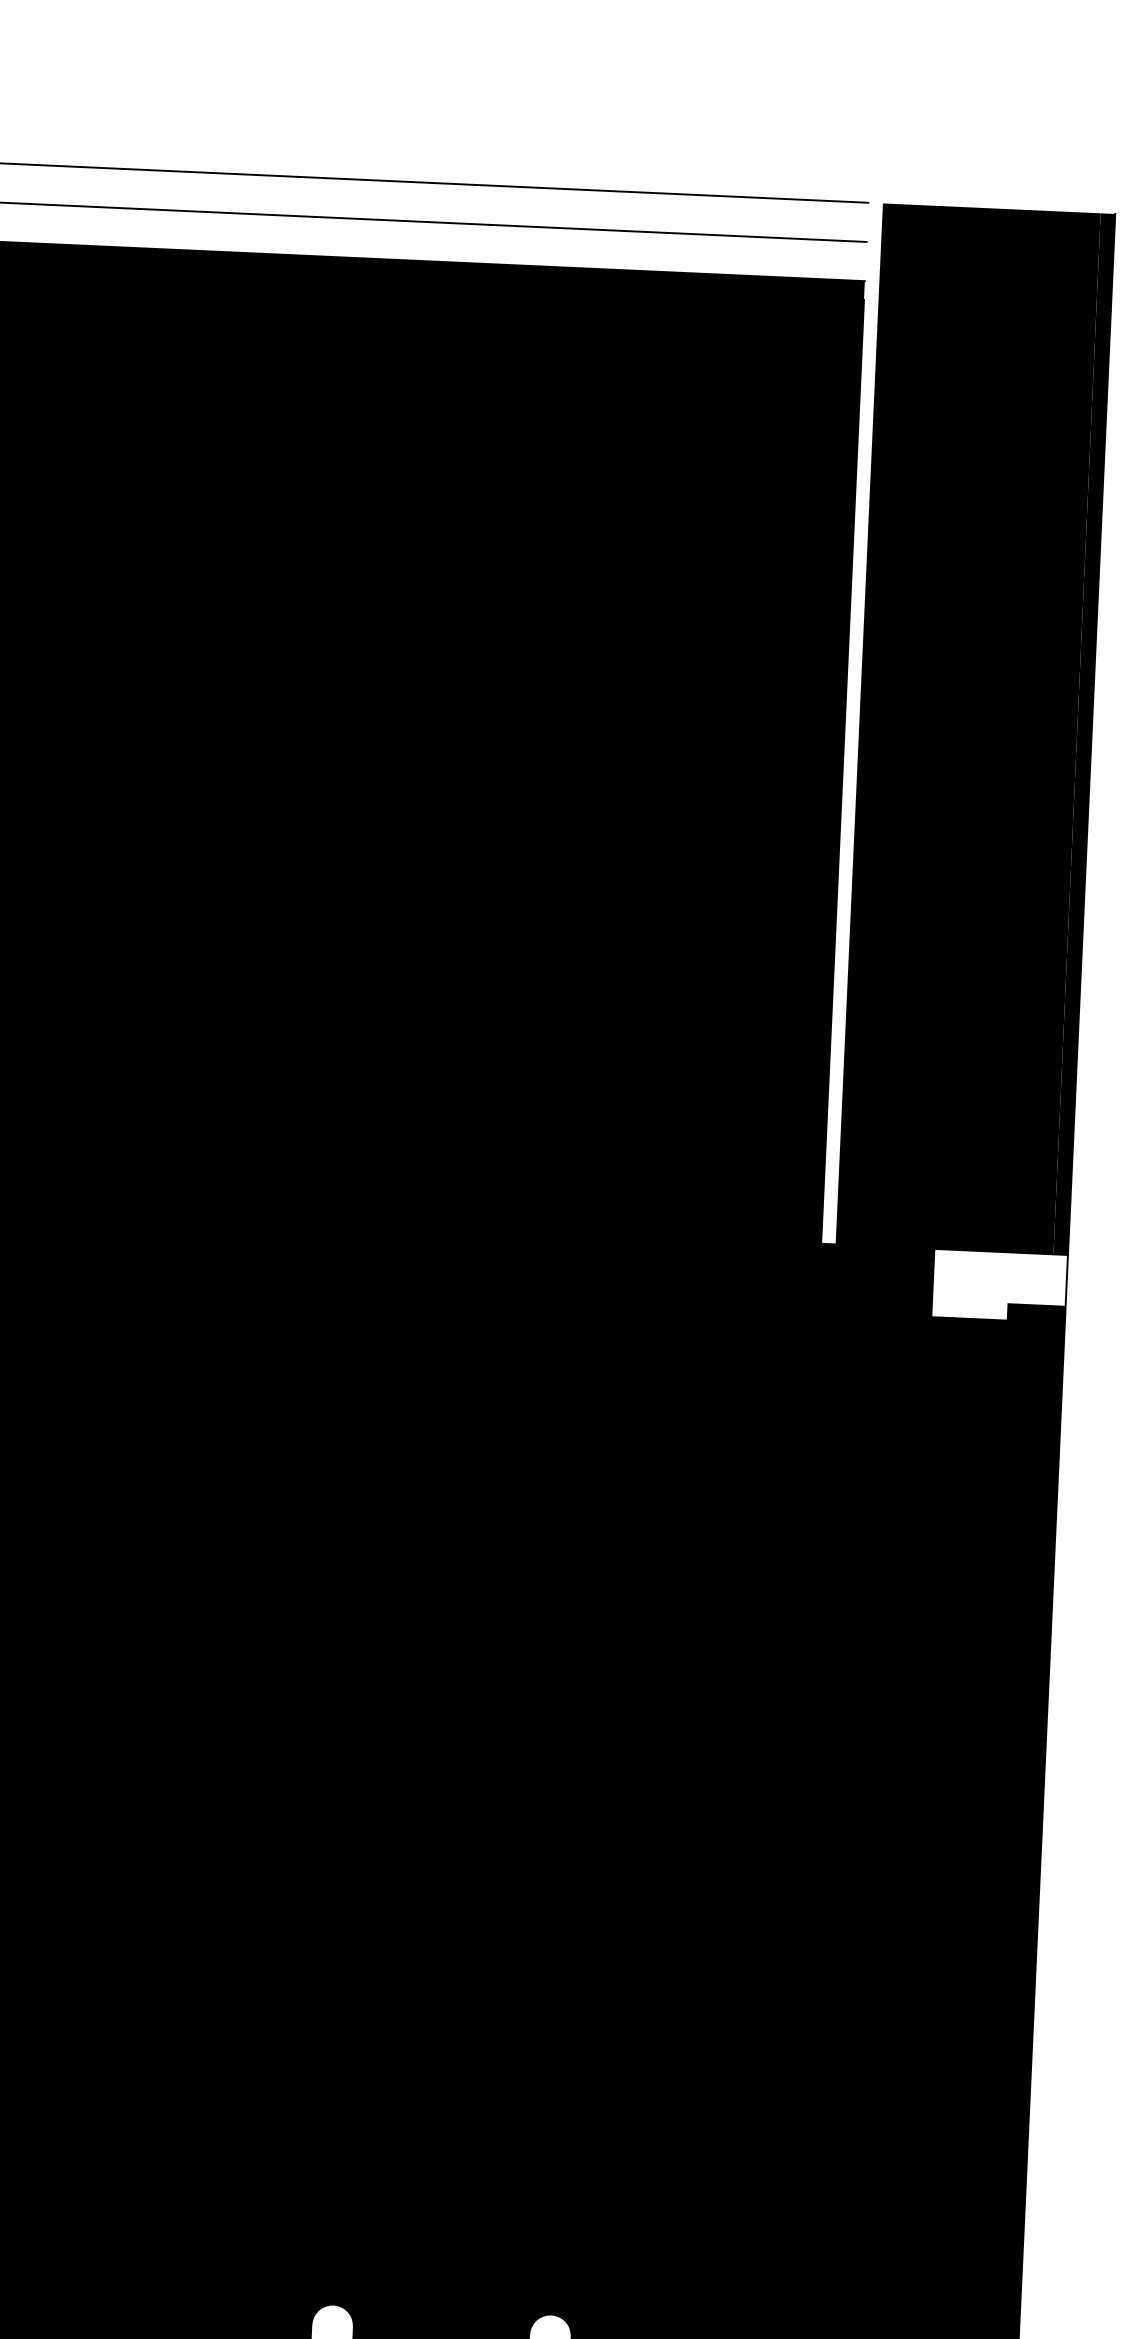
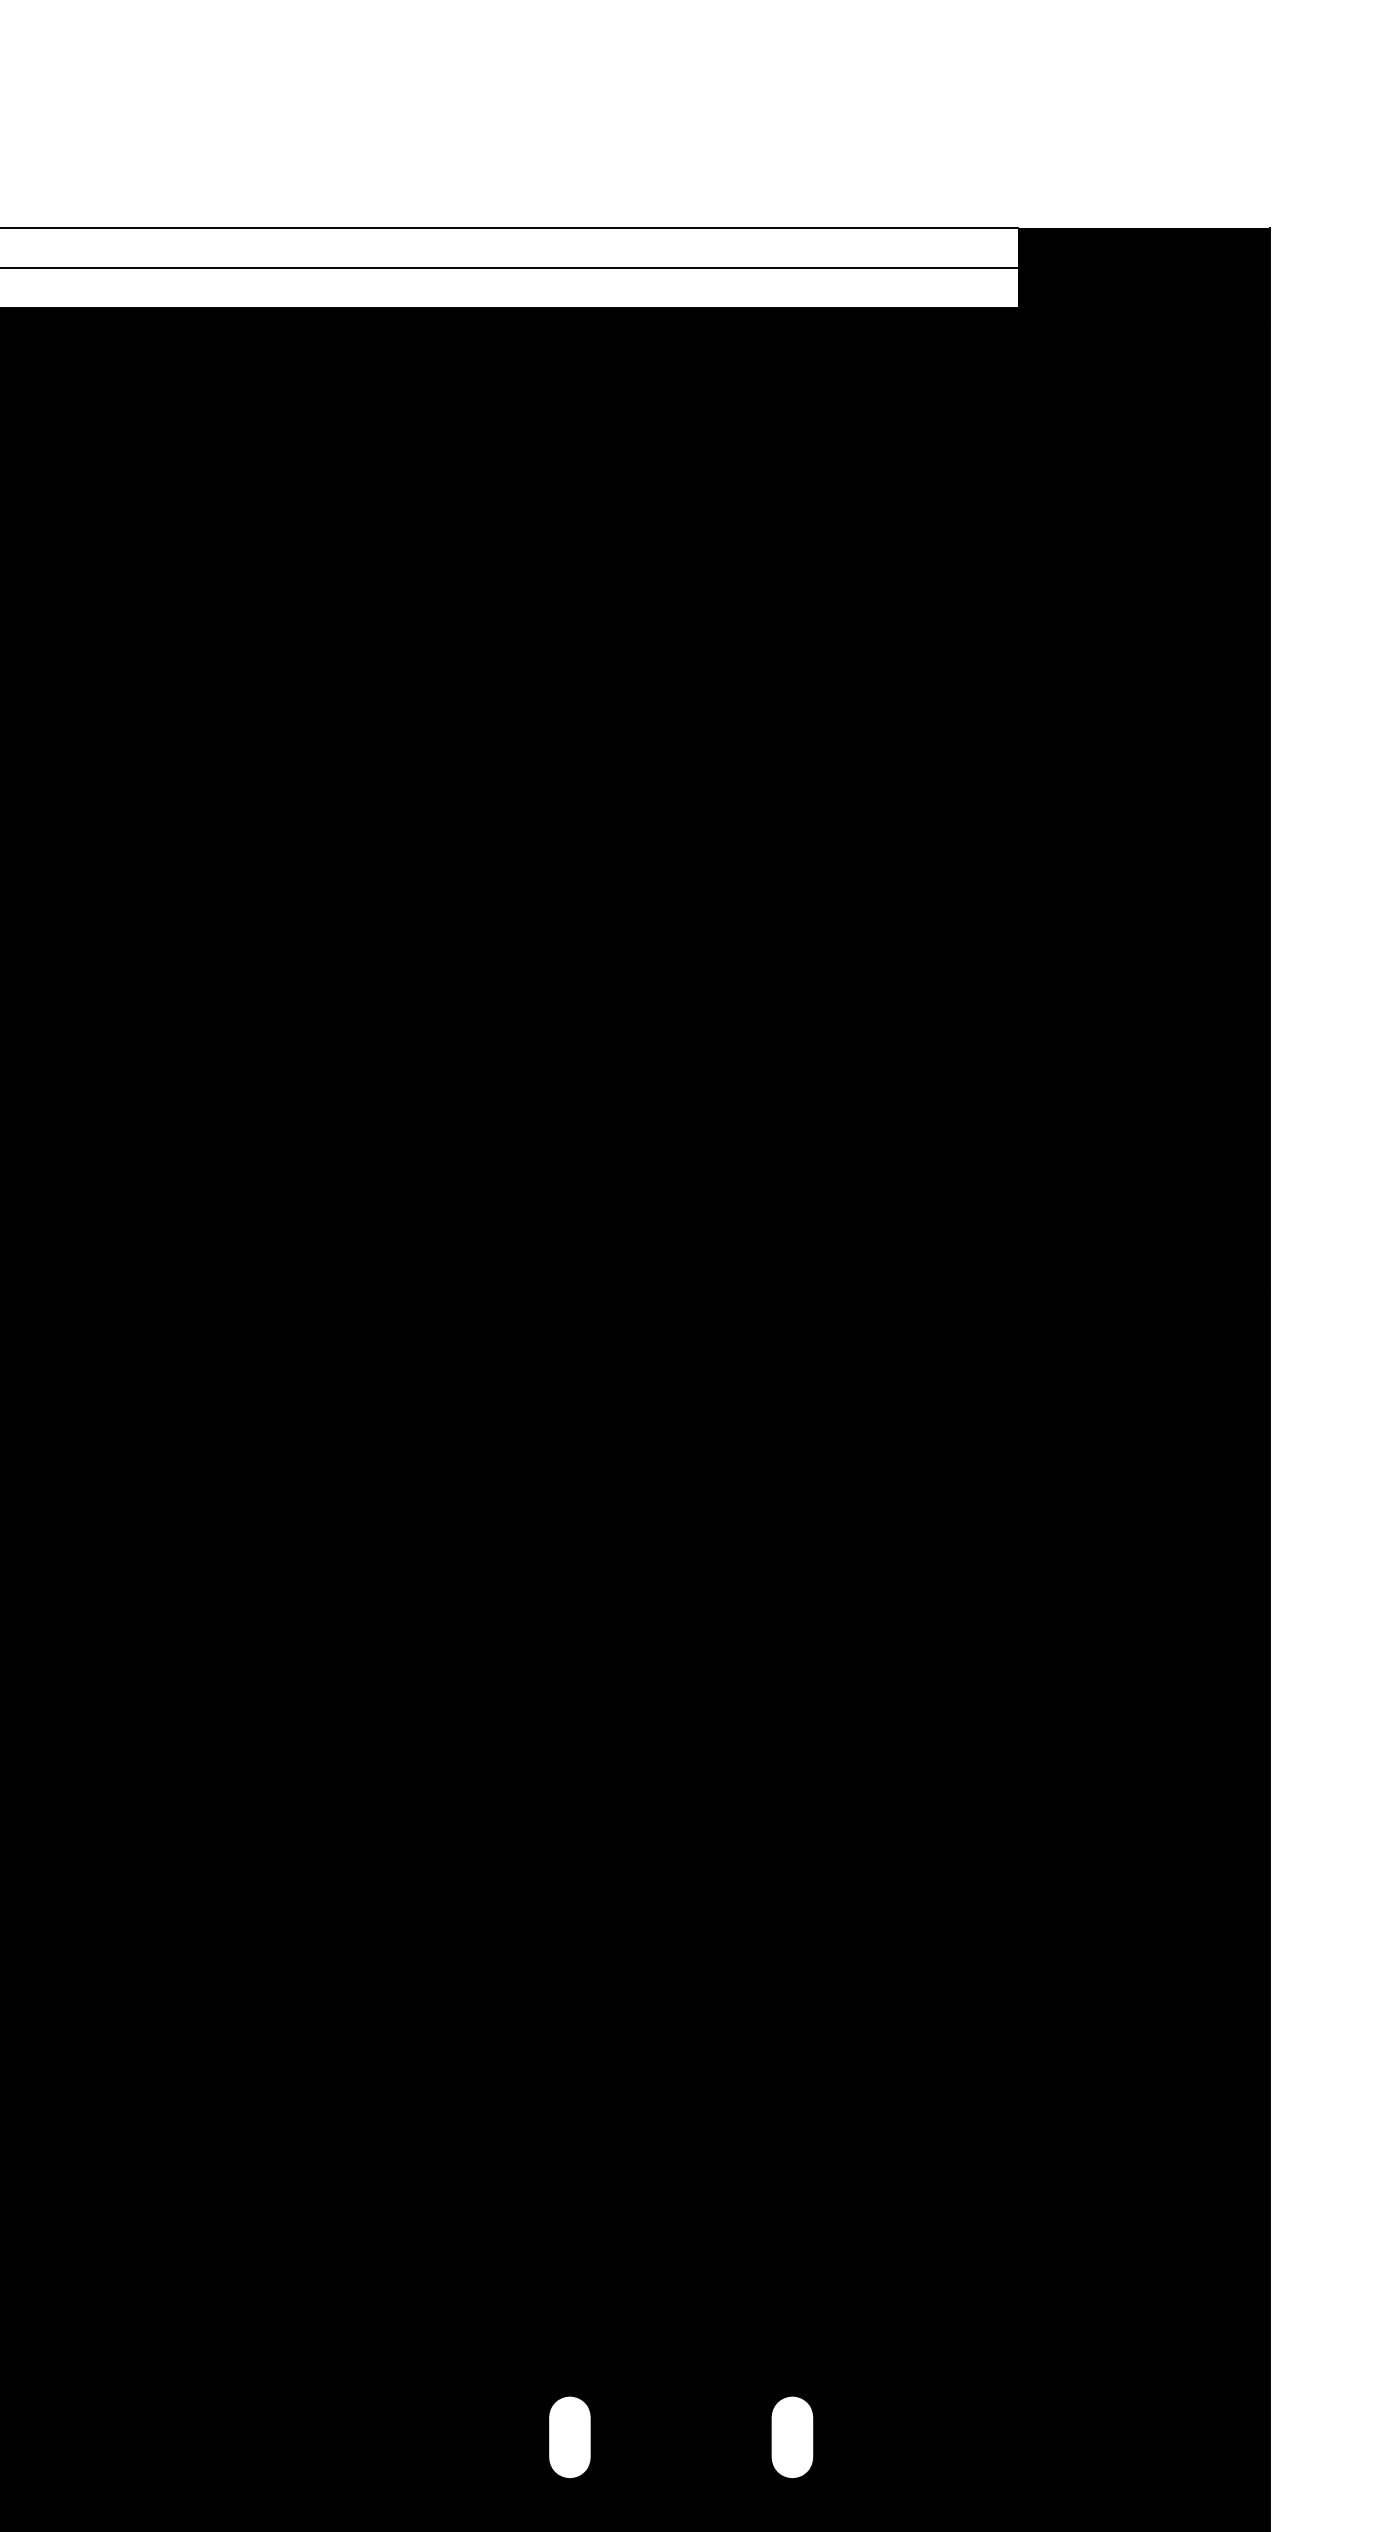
fill: (851, 723) -> (1024, 759), added
fill: (999, 1286) -> (1201, 1326), added

